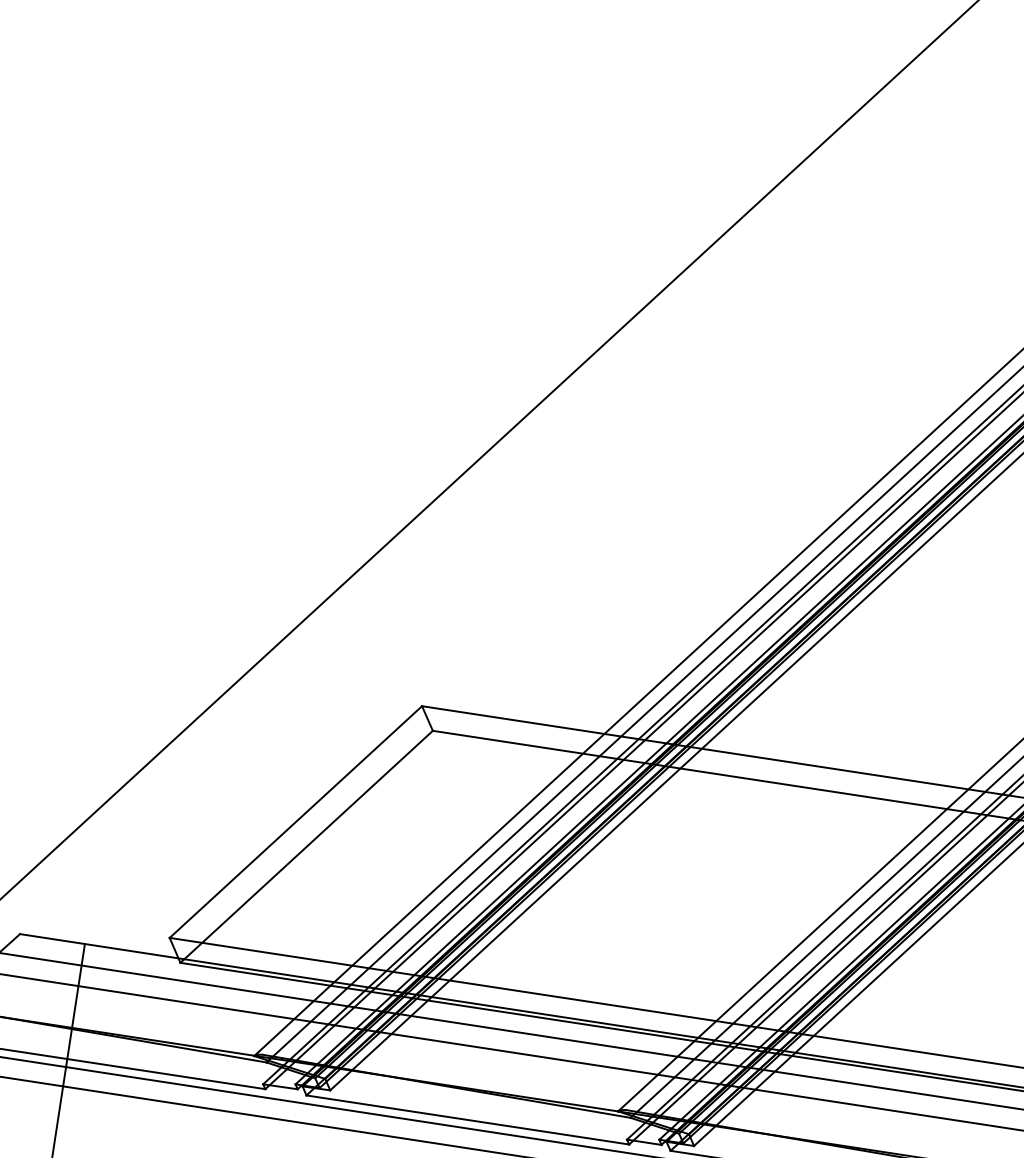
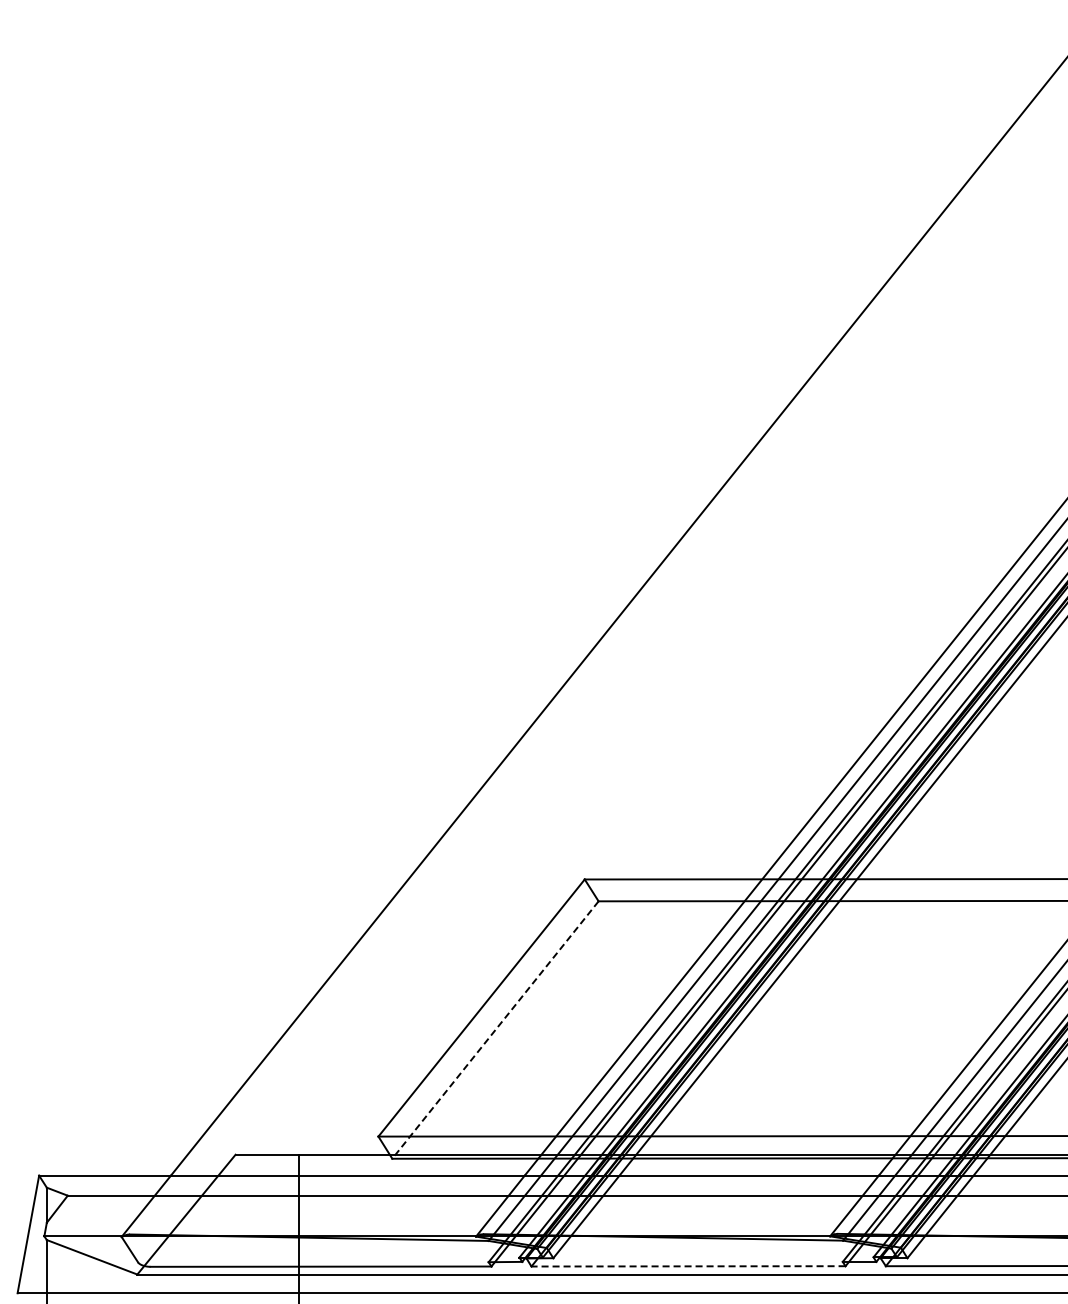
line: (306, 847) -> (495, 1030), solid -> dashed
line: (467, 1120) -> (688, 1266), solid -> dashed

